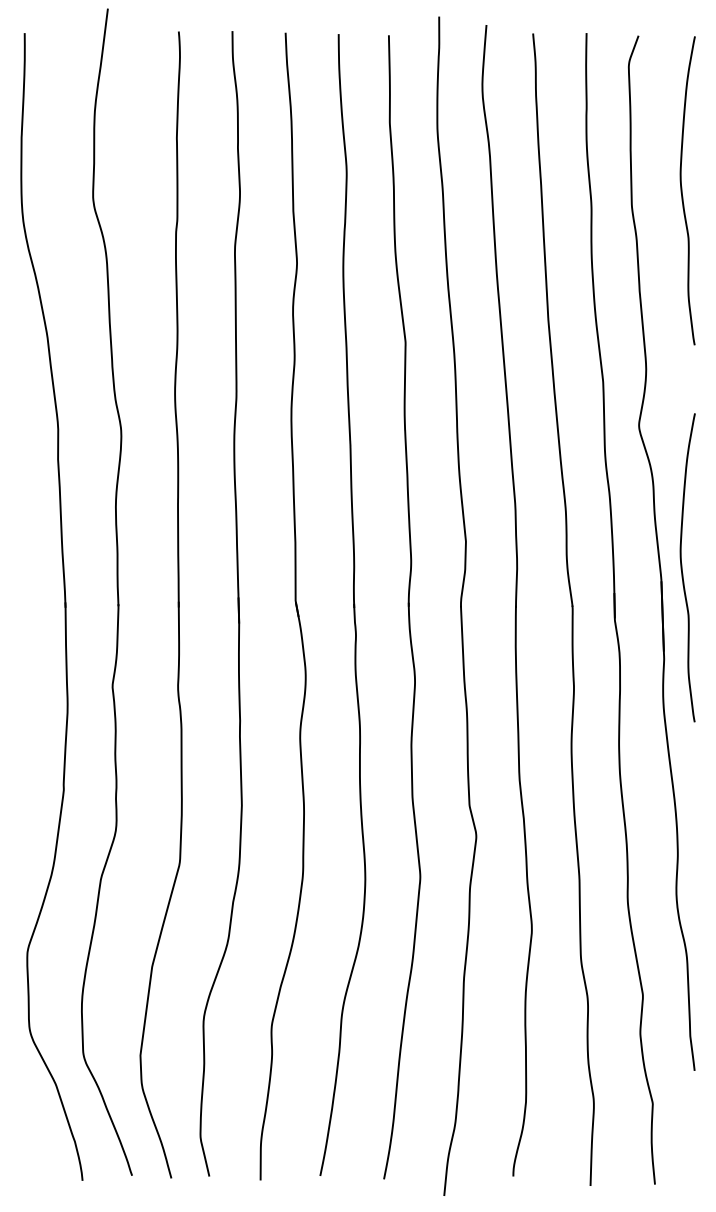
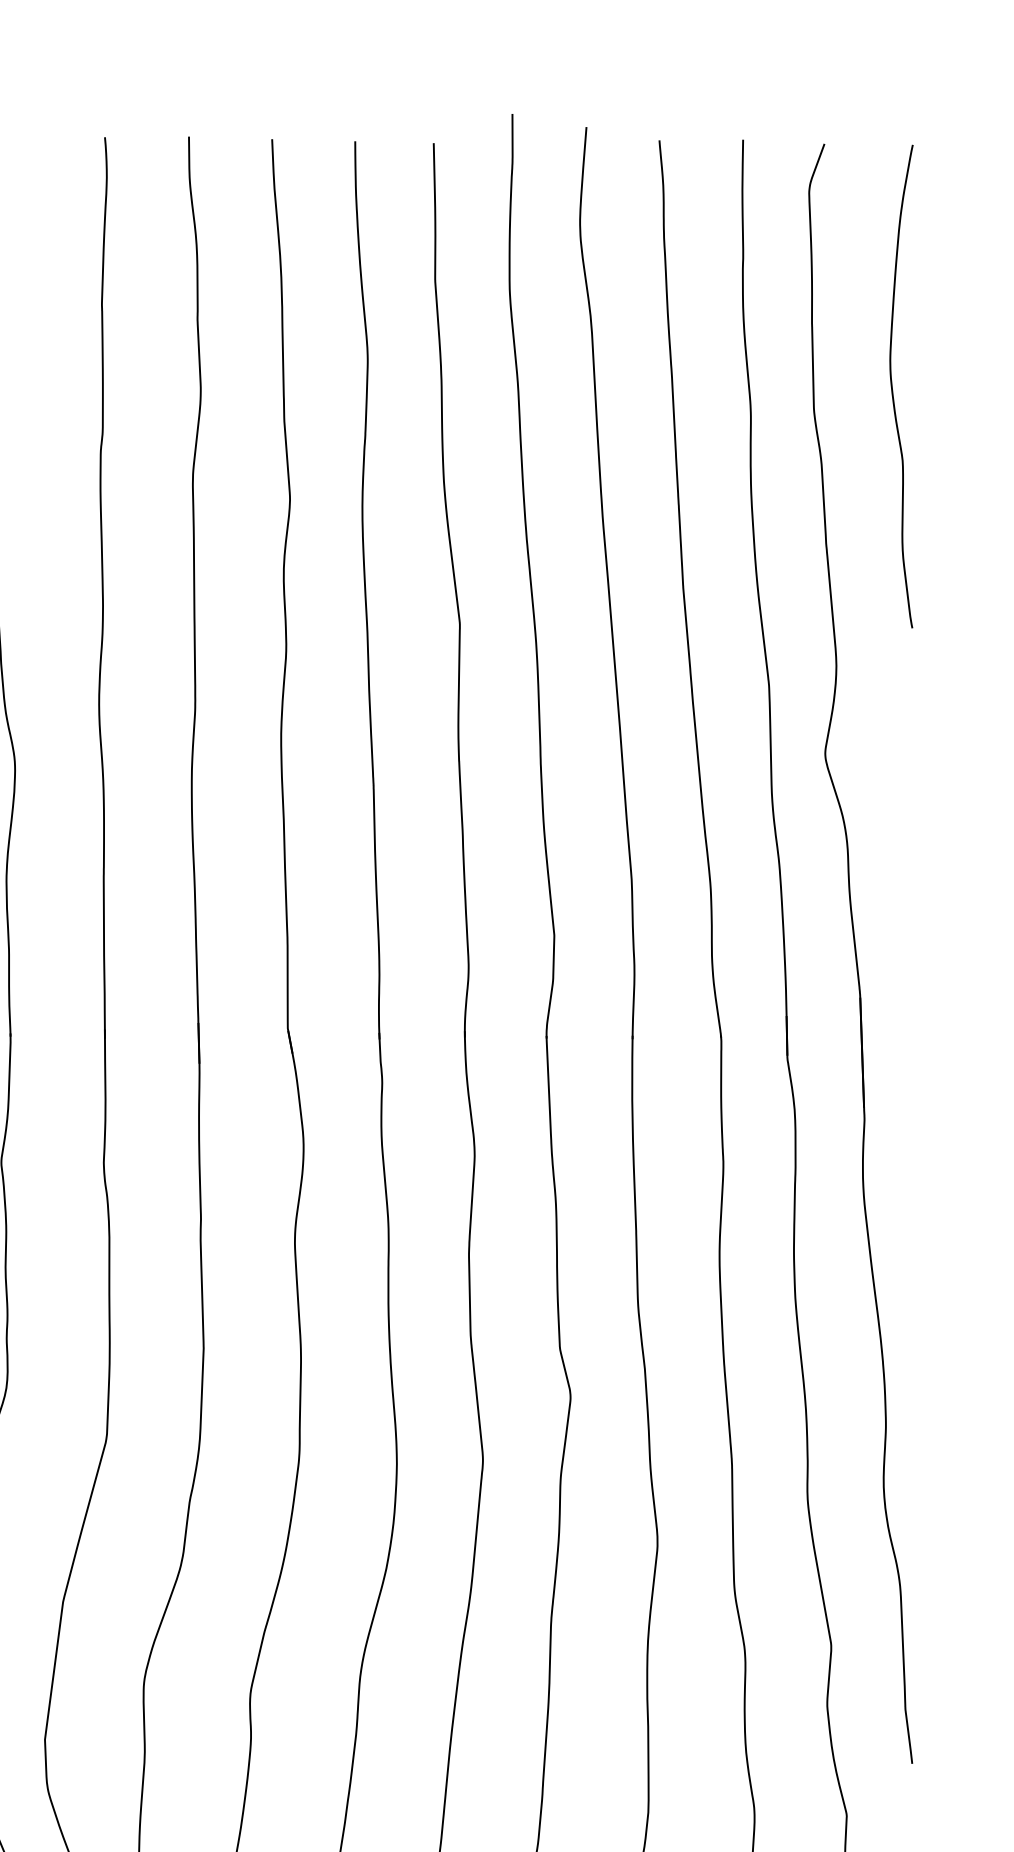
curve: (682, 567) -> (893, 976), removed

